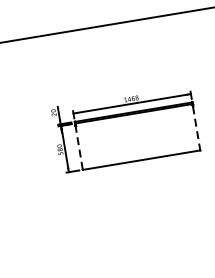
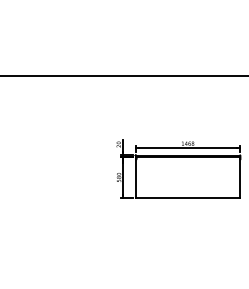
line: (196, 128) -> (240, 178), dashed -> solid
line: (78, 147) -> (135, 178), dashed -> solid

